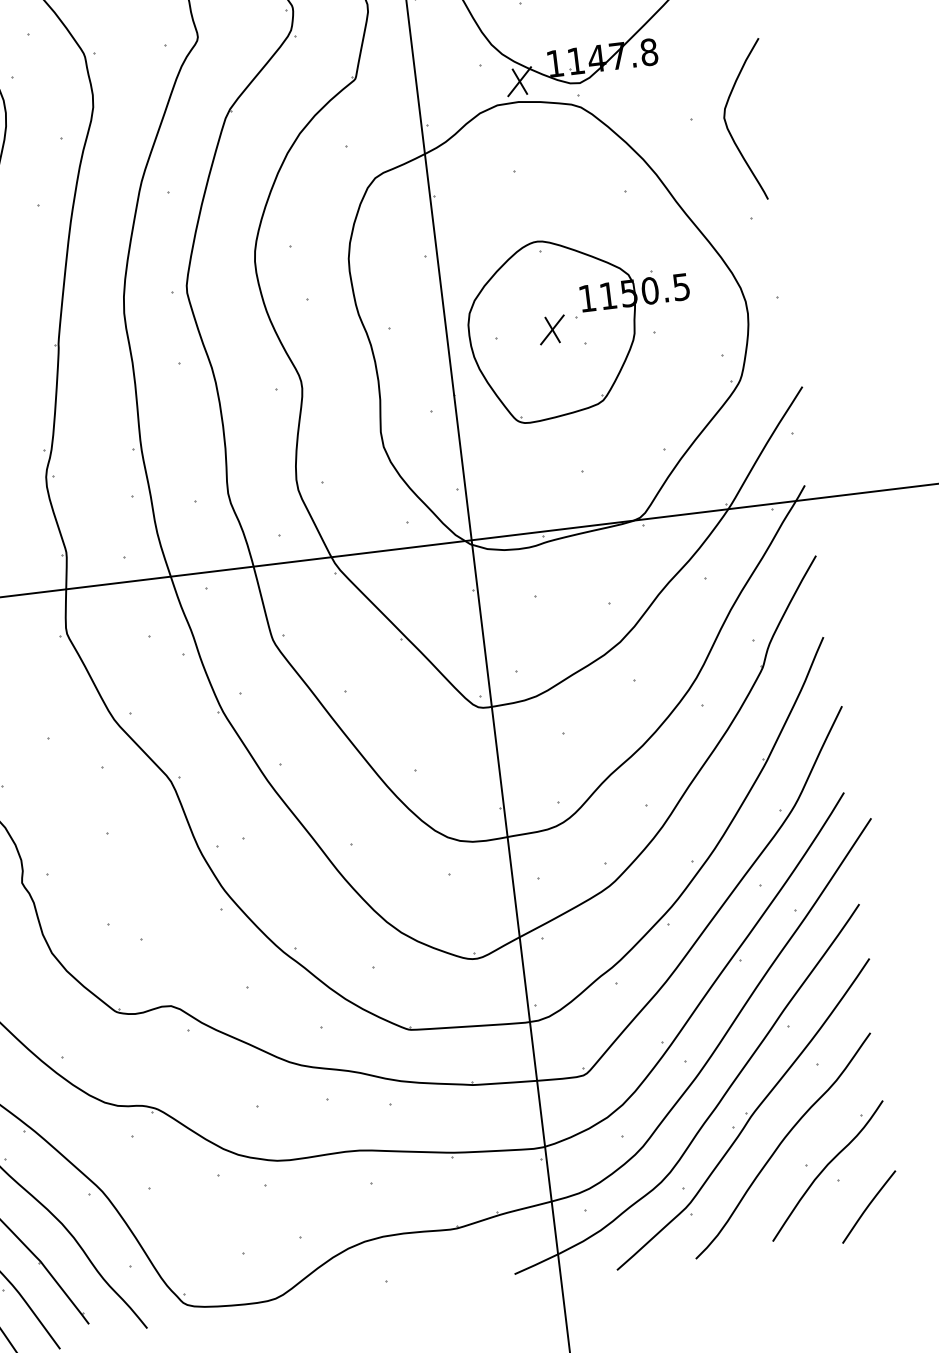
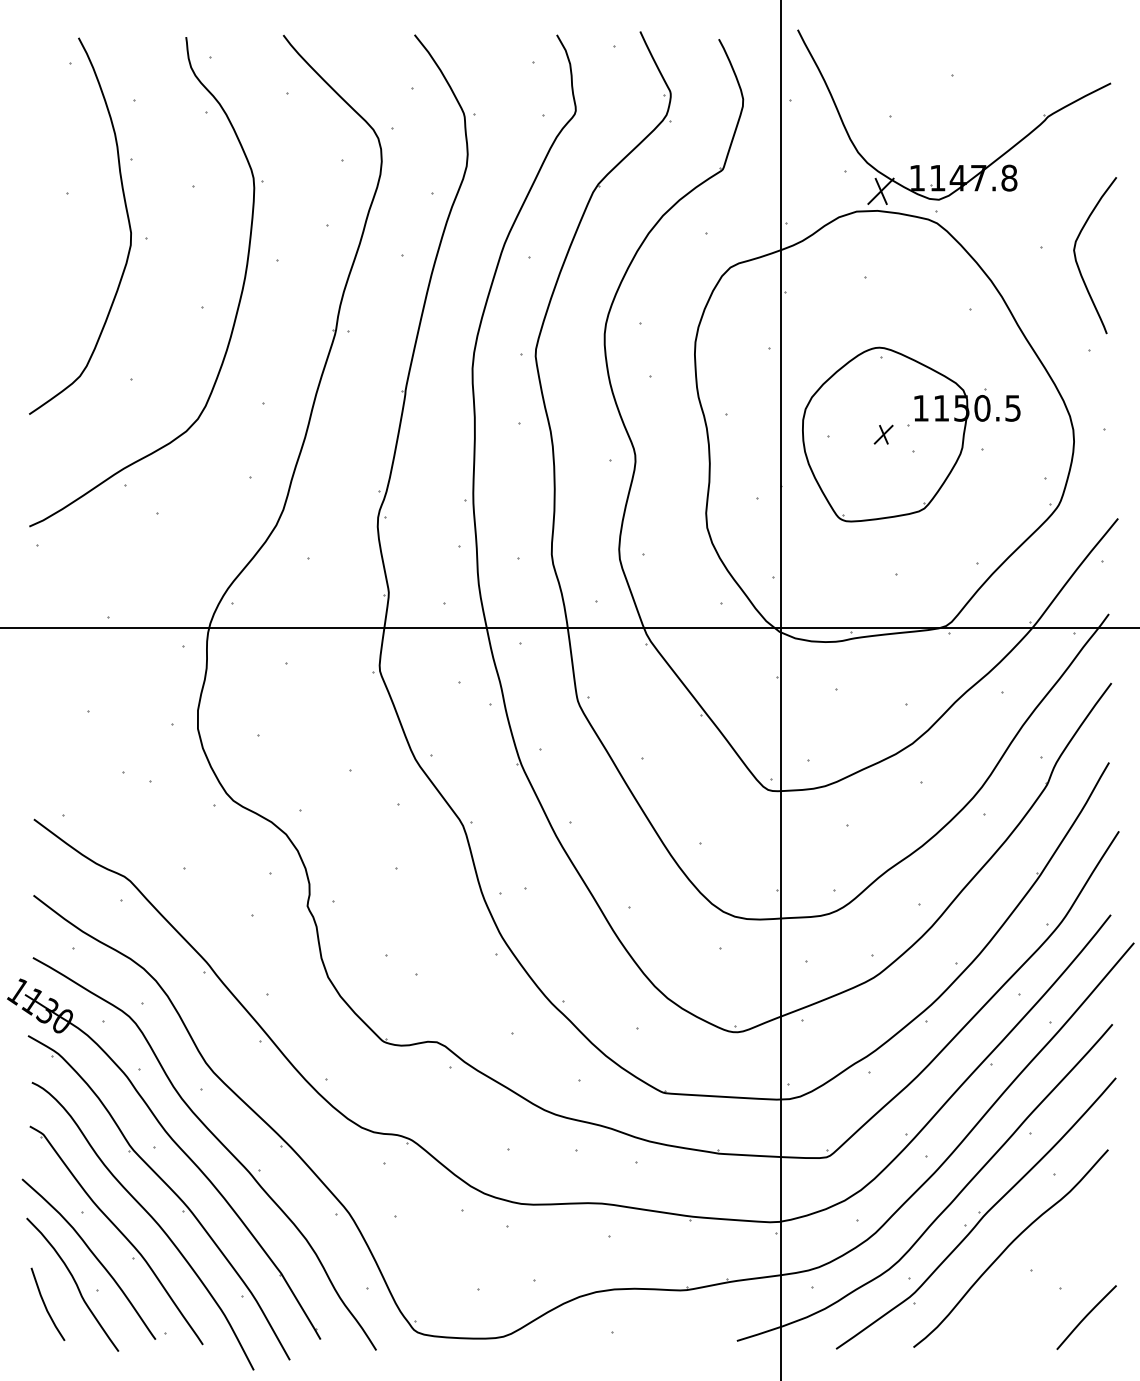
part: (552, 329) -> (883, 434), size x0.7
part: (827, 1170) -> (1050, 1277), removed

